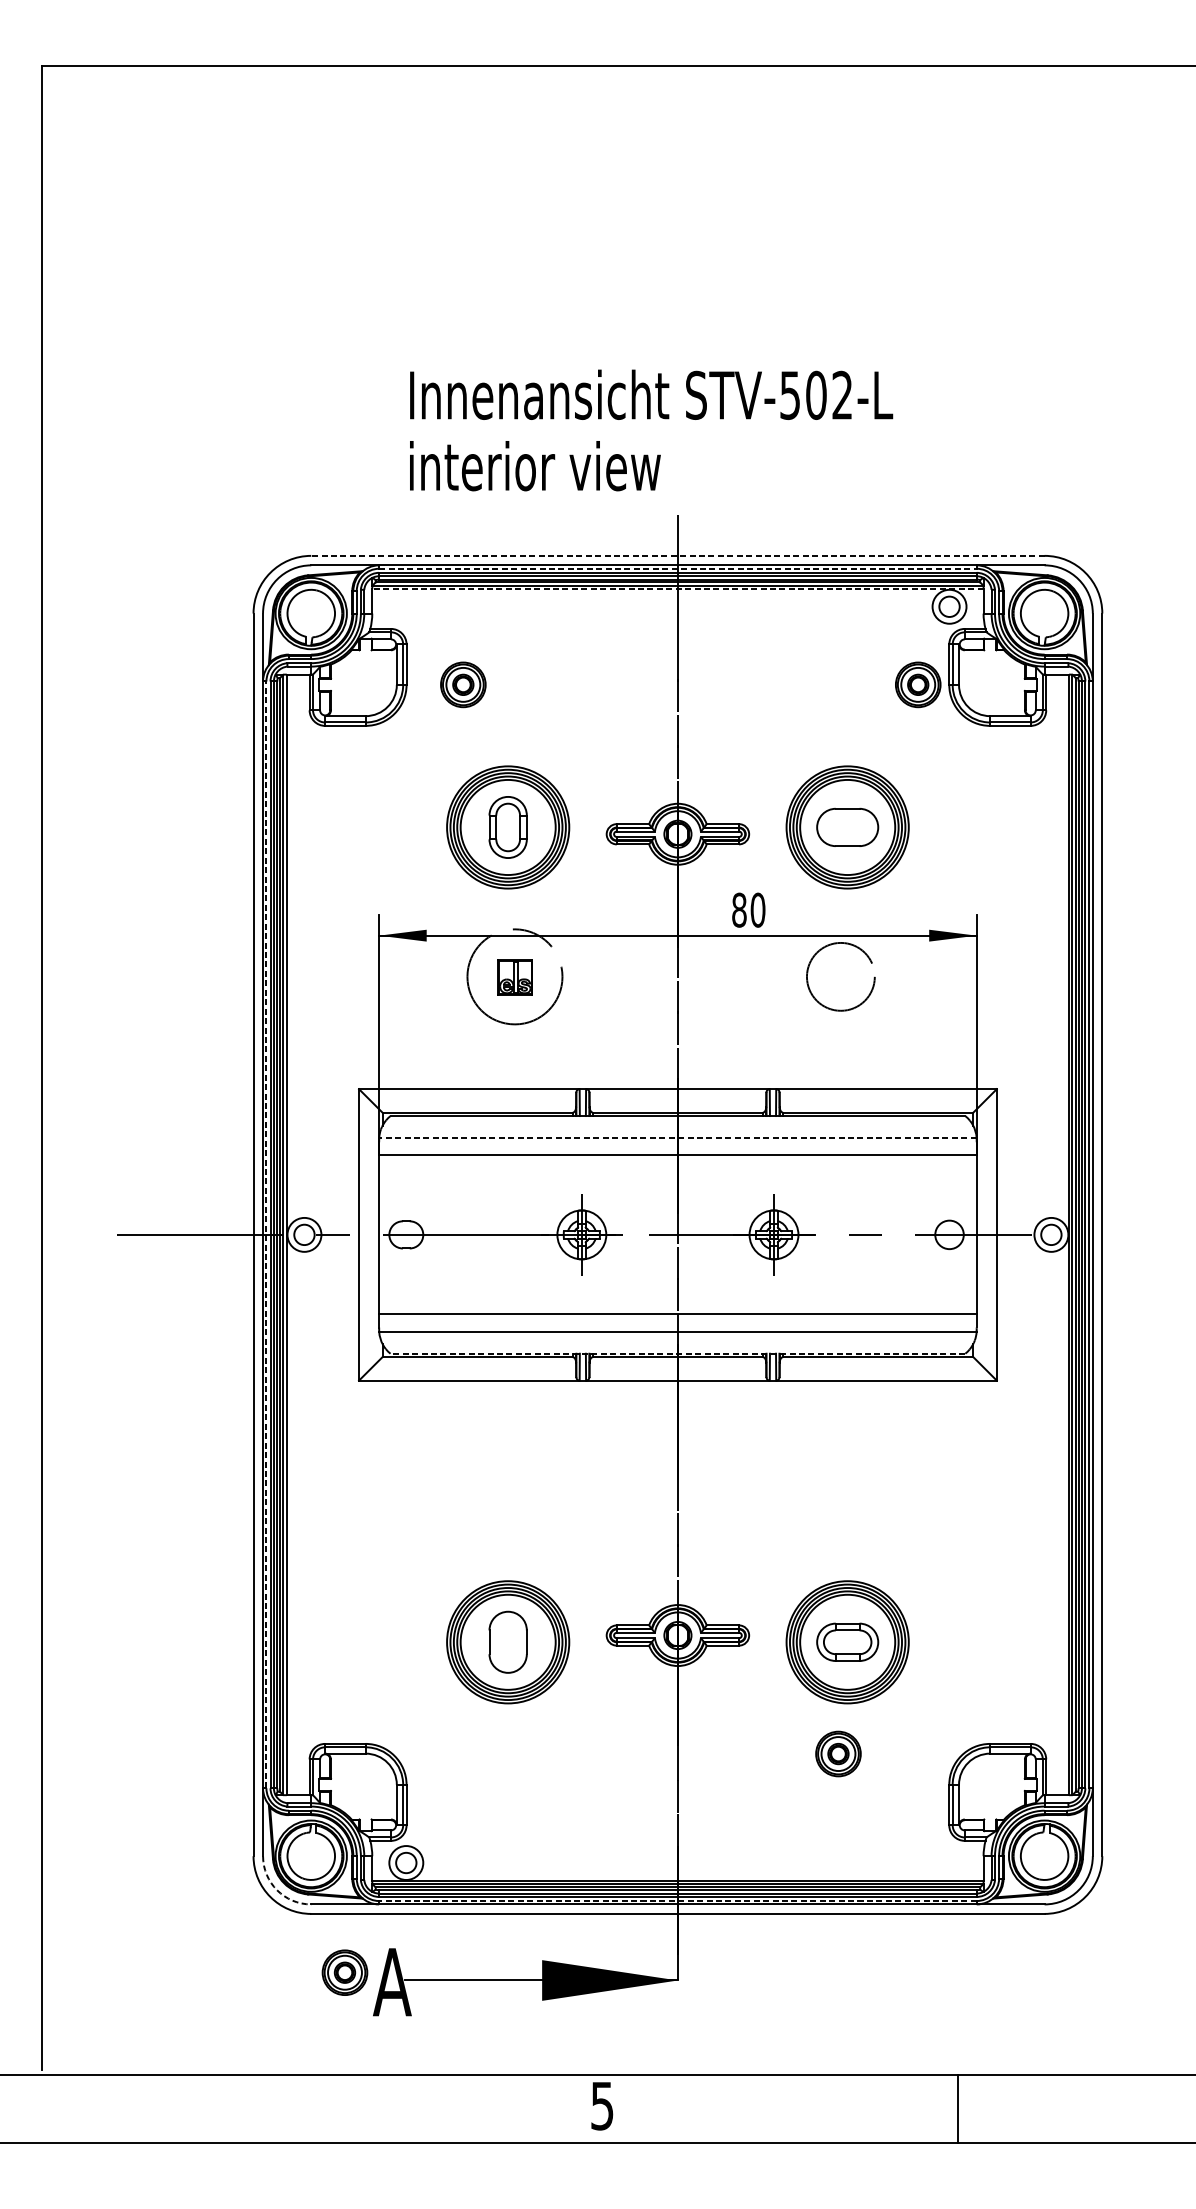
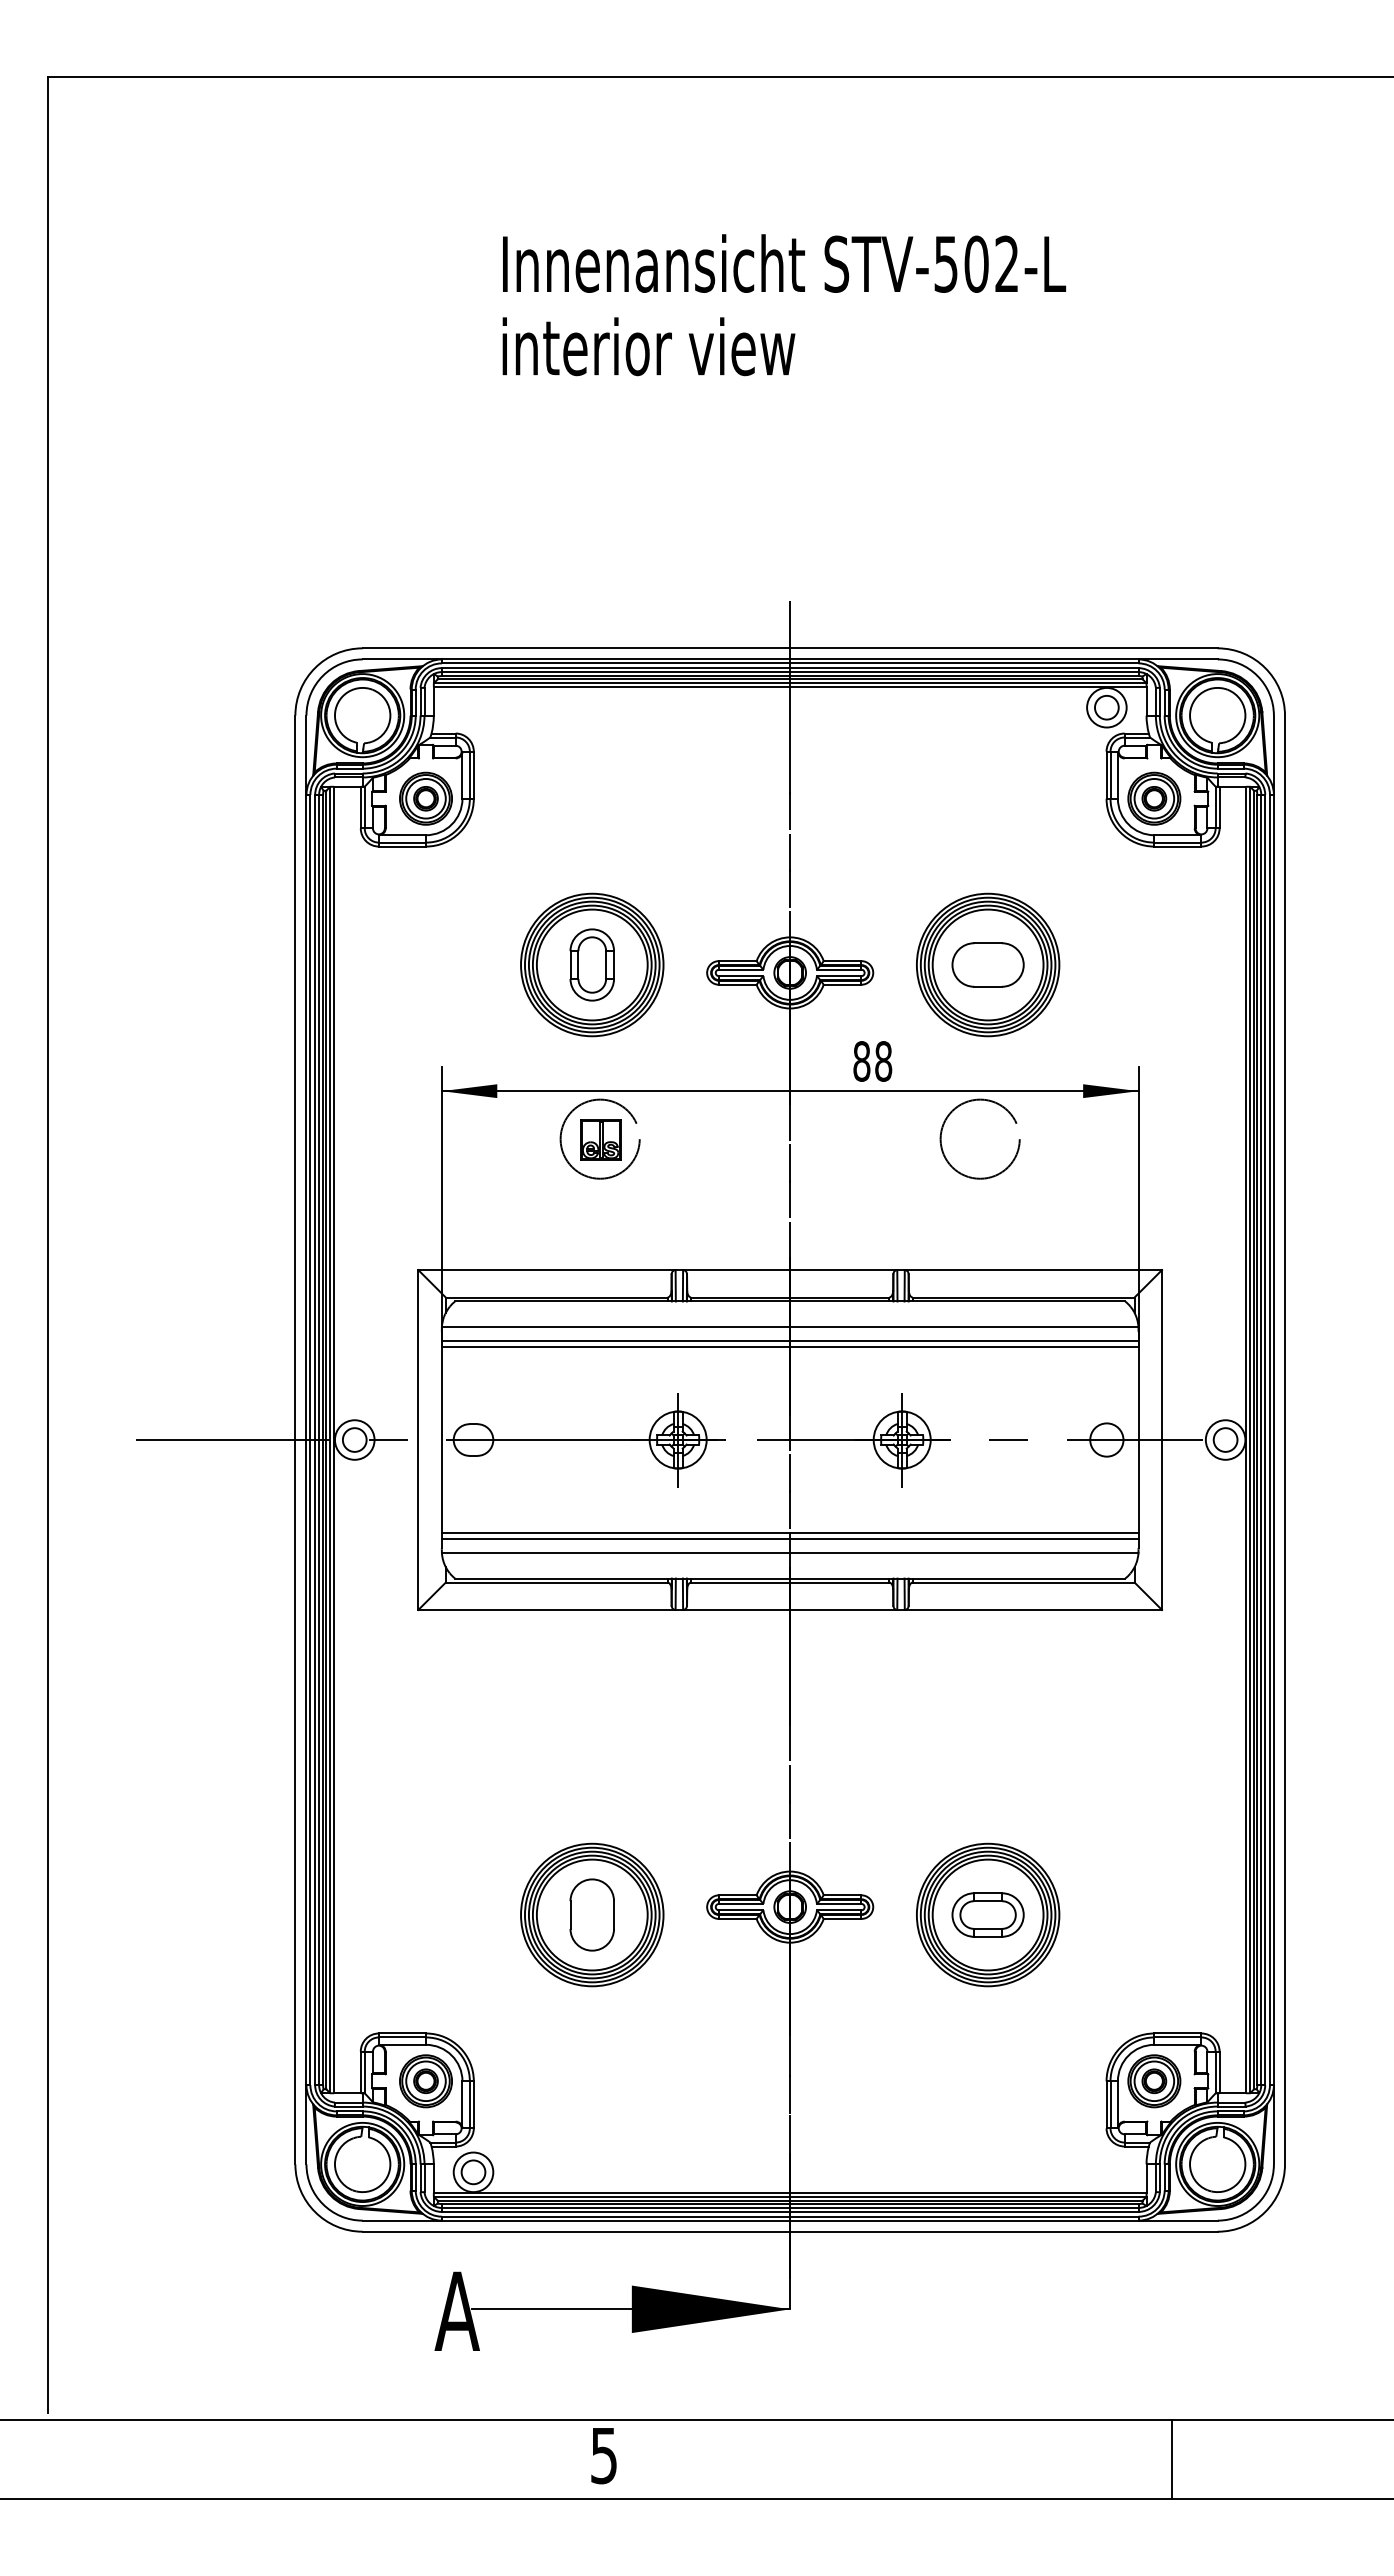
text: (651, 430) -> (784, 305), moved
line: (678, 556) -> (790, 648), dashed -> solid
line: (678, 568) -> (790, 663), dashed -> solid
line: (677, 589) -> (789, 687), dashed -> solid
part: (462, 684) -> (425, 798), moved
part: (918, 684) -> (1154, 798), moved
text: (757, 910) -> (883, 1061), 80 -> 88
circle: (514, 976) -> (599, 1138), size x0.71
line: (677, 1137) -> (789, 1326), dashed -> solid
line: (677, 1150) -> (789, 1341), added
line: (266, 1234) -> (310, 1439), dashed -> solid
line: (677, 1320) -> (789, 1539), added
line: (677, 1353) -> (789, 1578), dashed -> solid
part: (838, 1754) -> (1154, 2081), moved
arc: (276, 1890) -> (322, 2204), dashed -> solid
line: (677, 1900) -> (789, 2216), dashed -> solid
part: (344, 1972) -> (425, 2081), moved
text: (601, 2106) -> (603, 2456), moved
line: (957, 2108) -> (1171, 2458), moved

